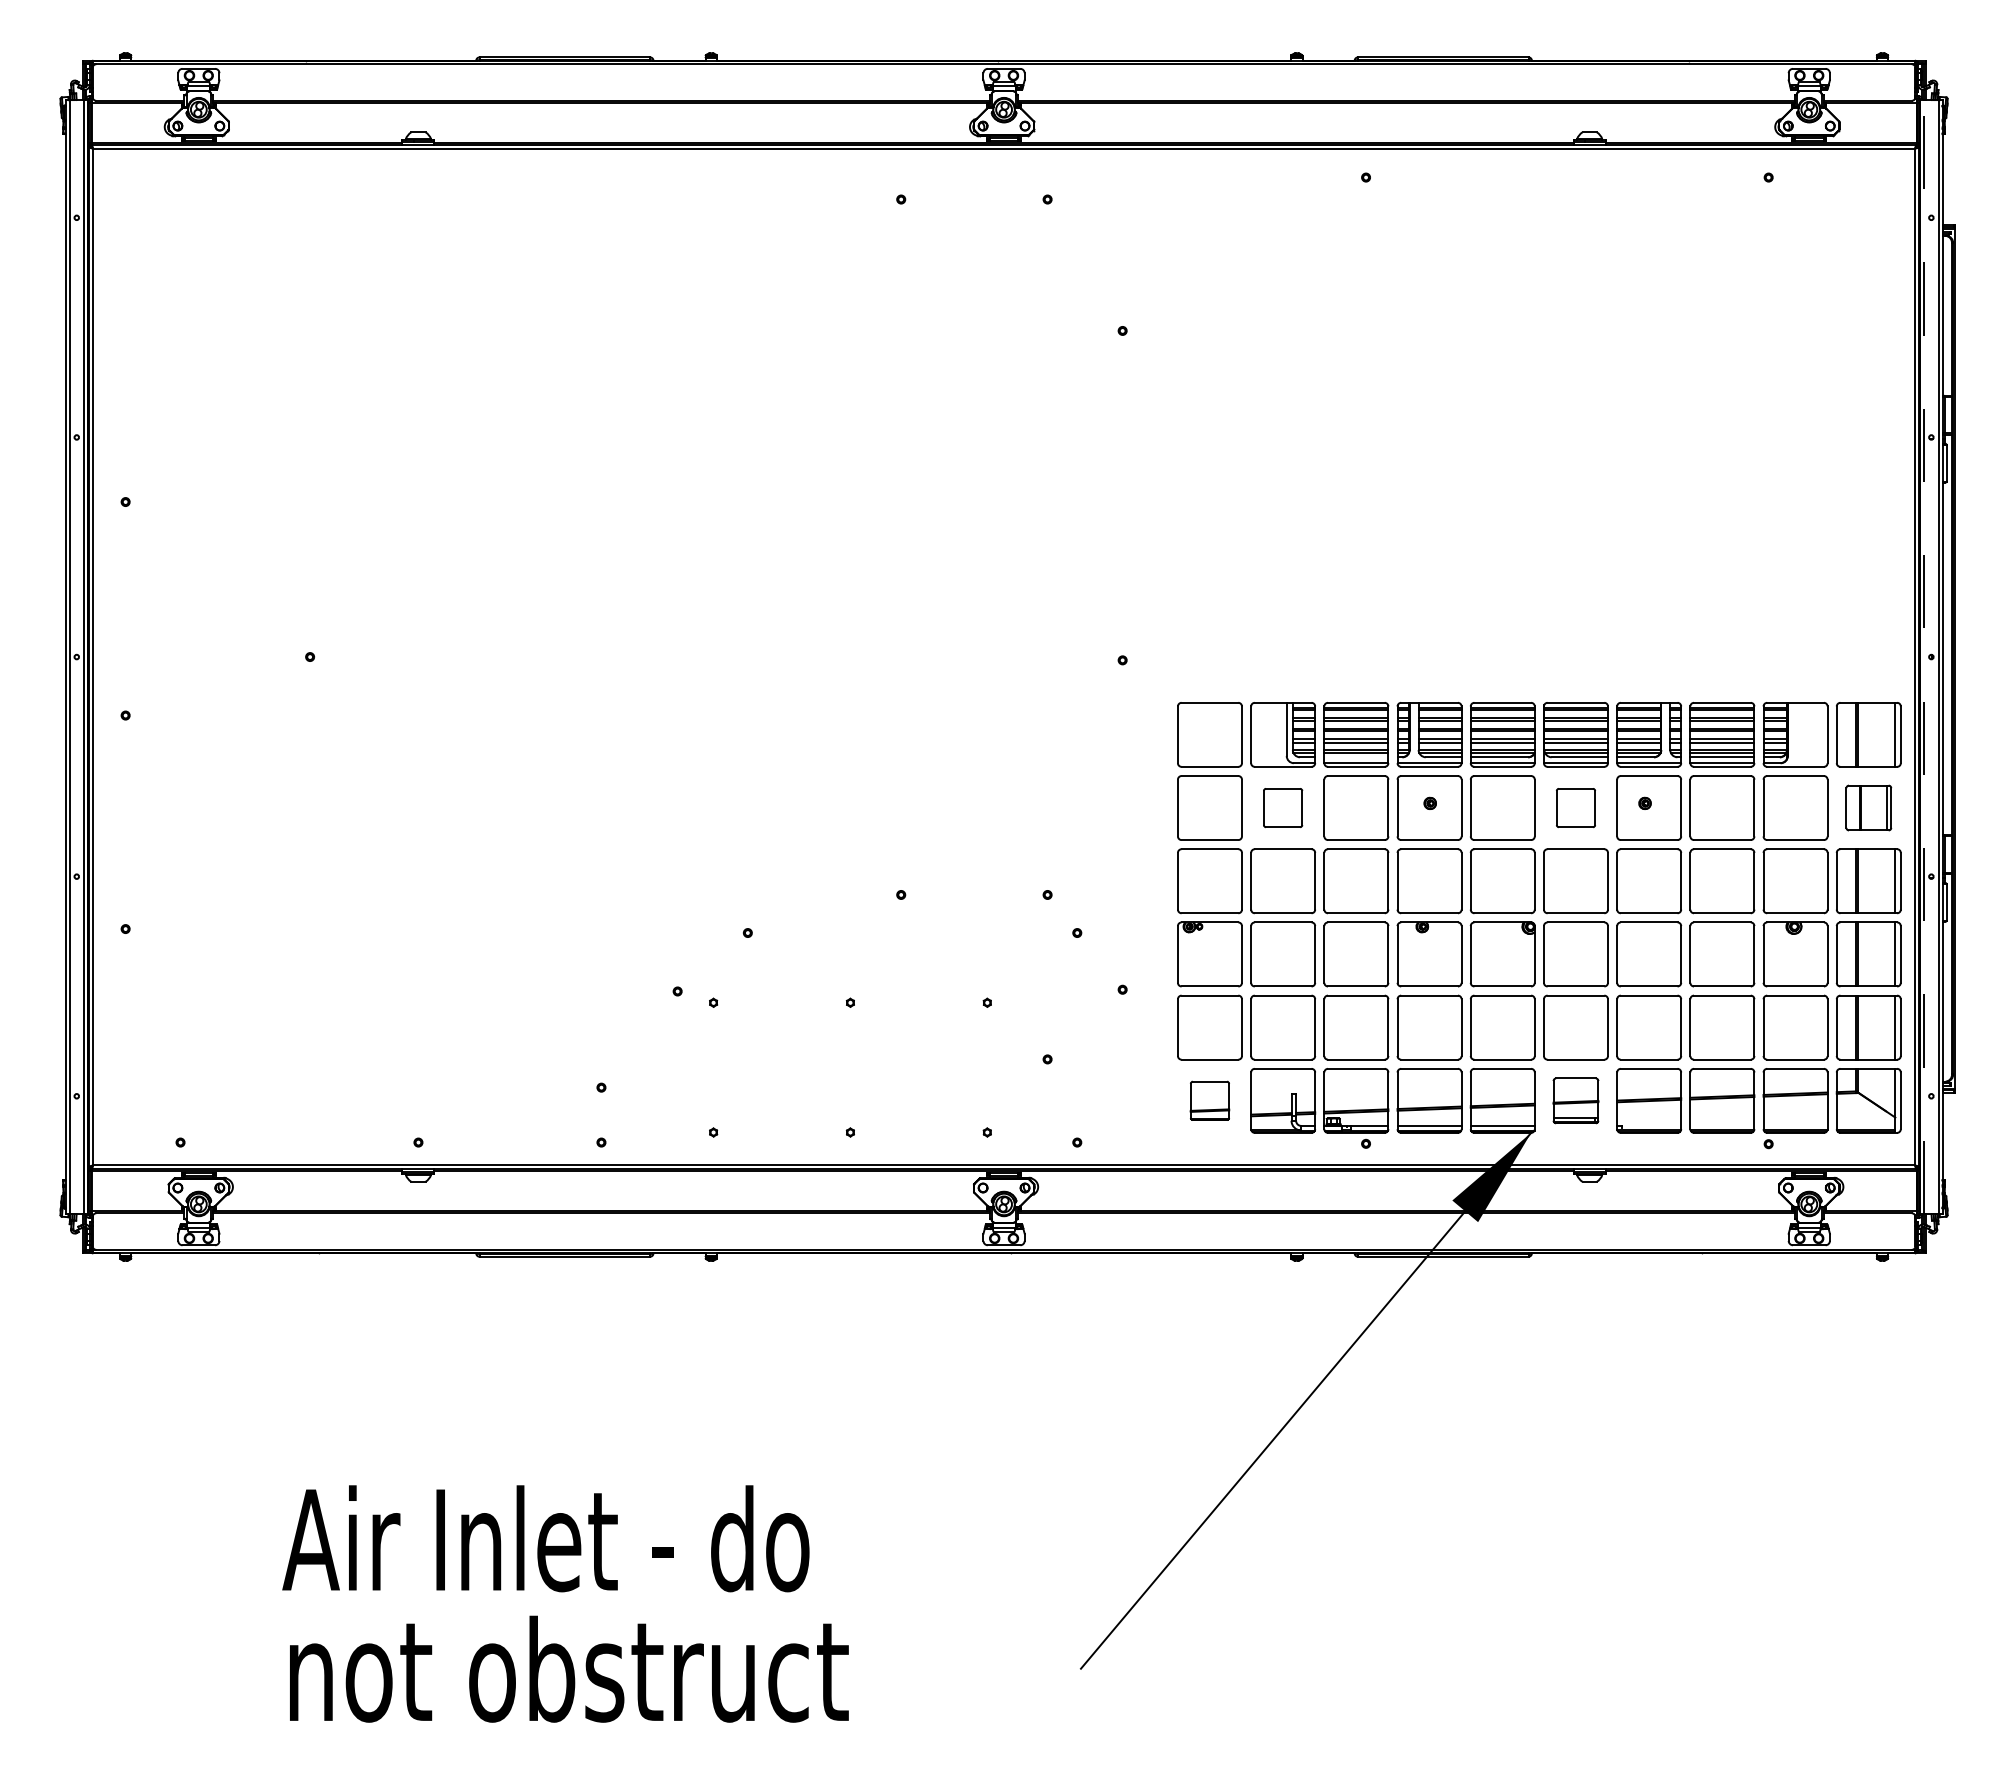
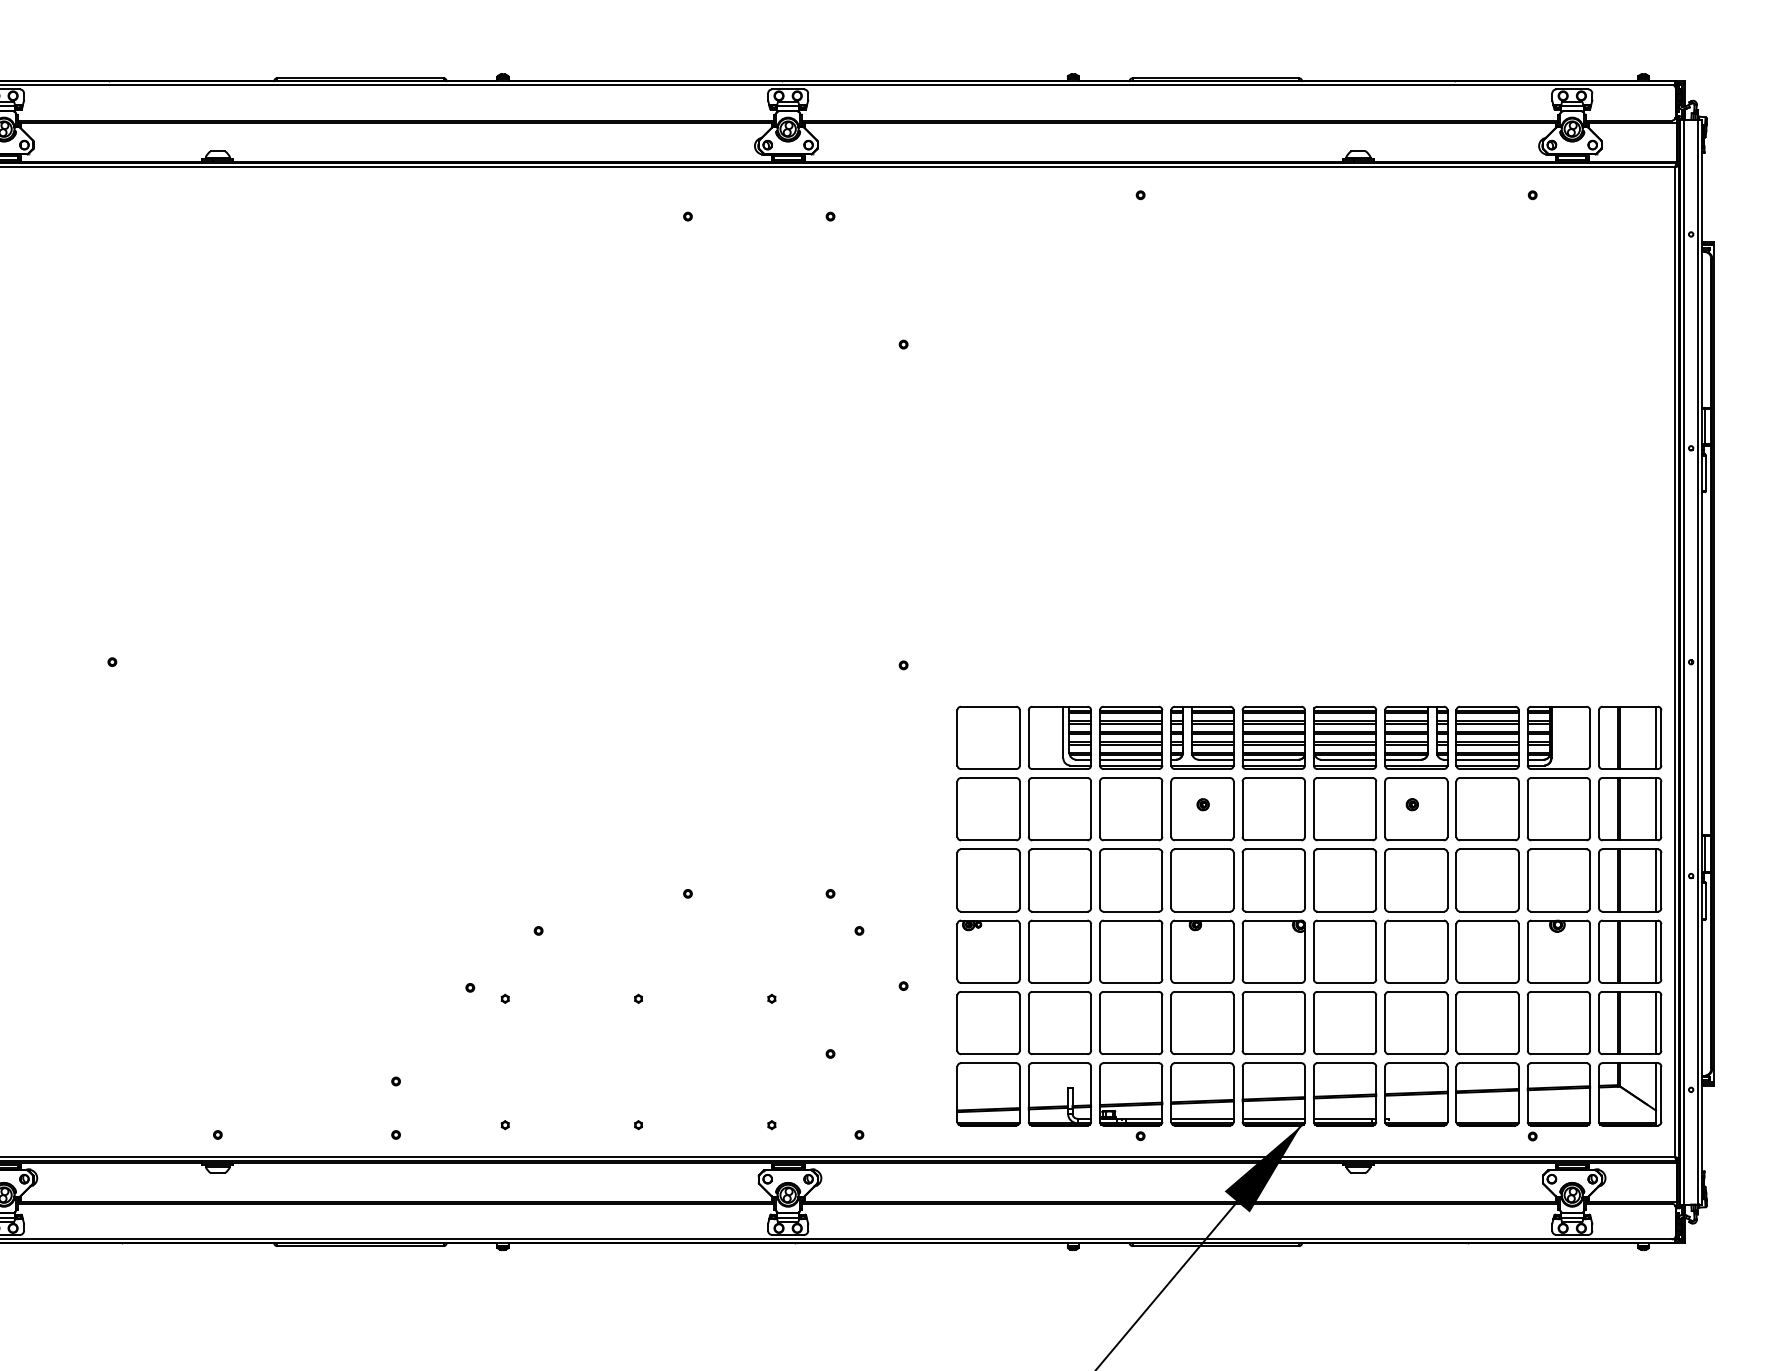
line: (1924, 657) -> (1684, 662), dashed -> solid
line: (1356, 757) -> (1131, 759), added
part: (1282, 807) -> (1059, 808), size x1.67
part: (1575, 807) -> (1344, 808), size x1.67
part: (1868, 807) -> (1629, 808), size x1.43
part: (1209, 1100) -> (988, 1093), size x1.67
part: (1575, 1100) -> (1344, 1093), size x1.43

